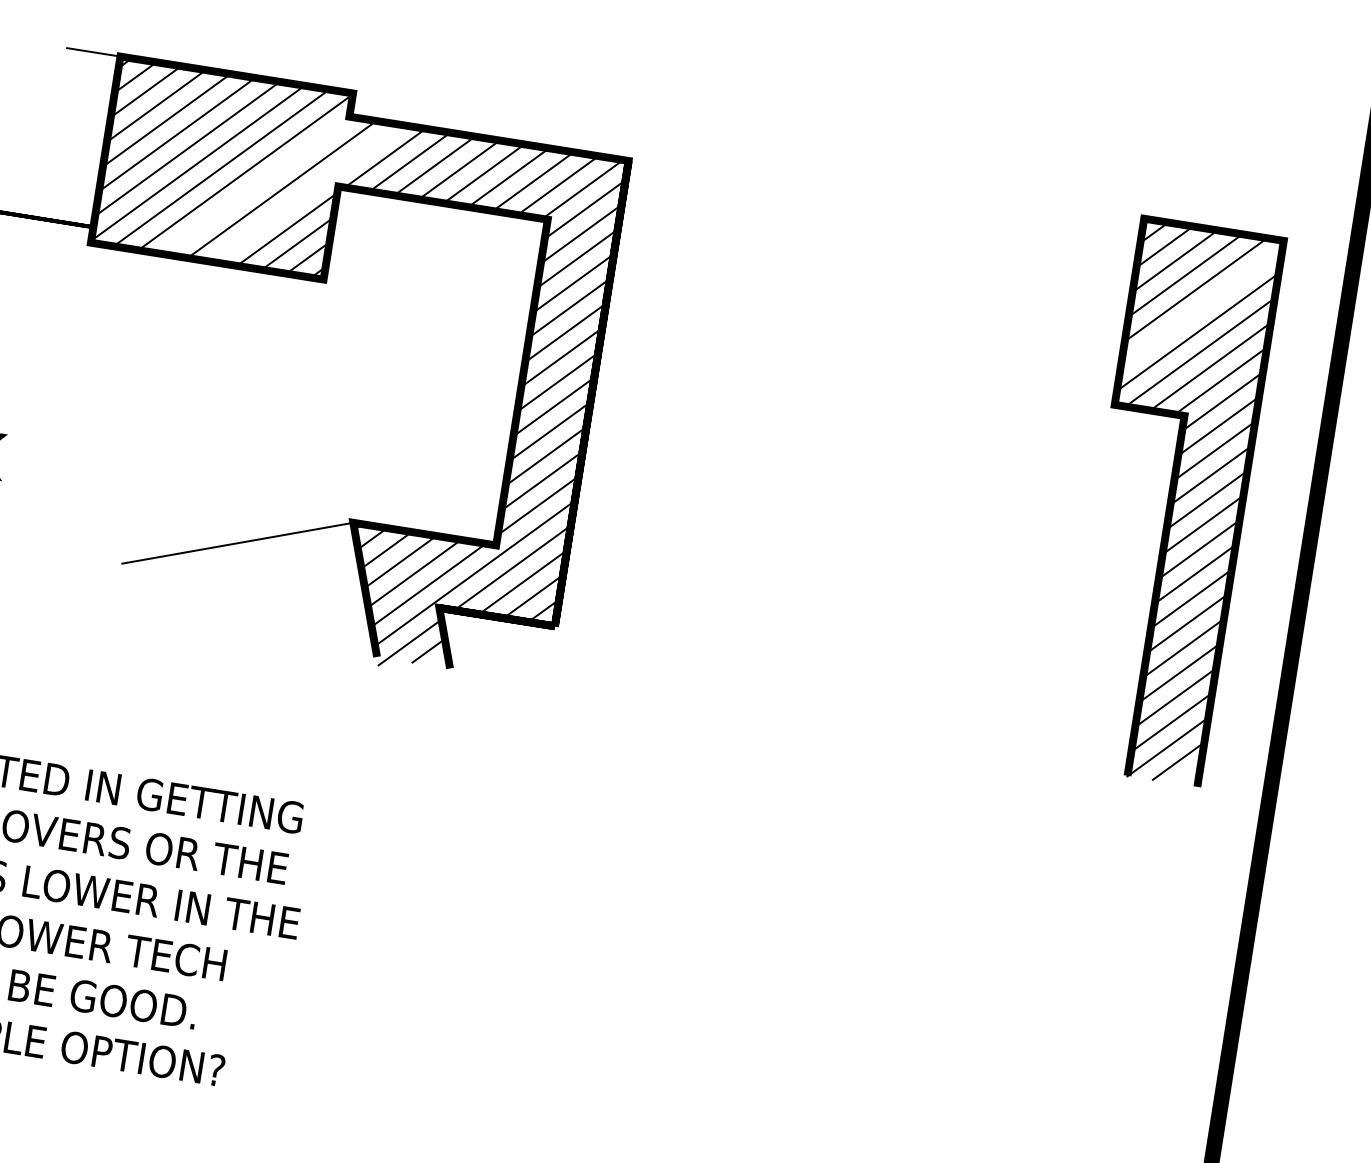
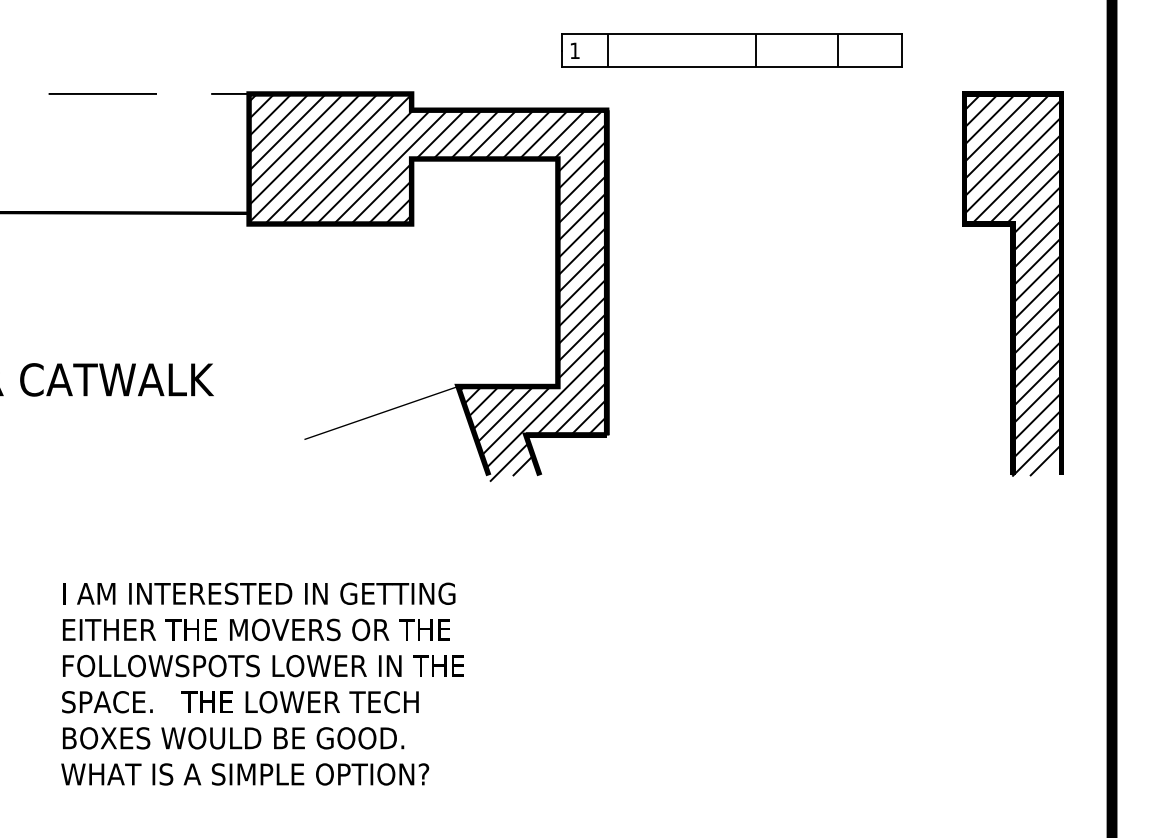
part: (820, 103) -> (731, 50), added
line: (257, 186) -> (356, 167), added
line: (306, 193) -> (390, 167), added
line: (1200, 307) -> (1012, 148), added

